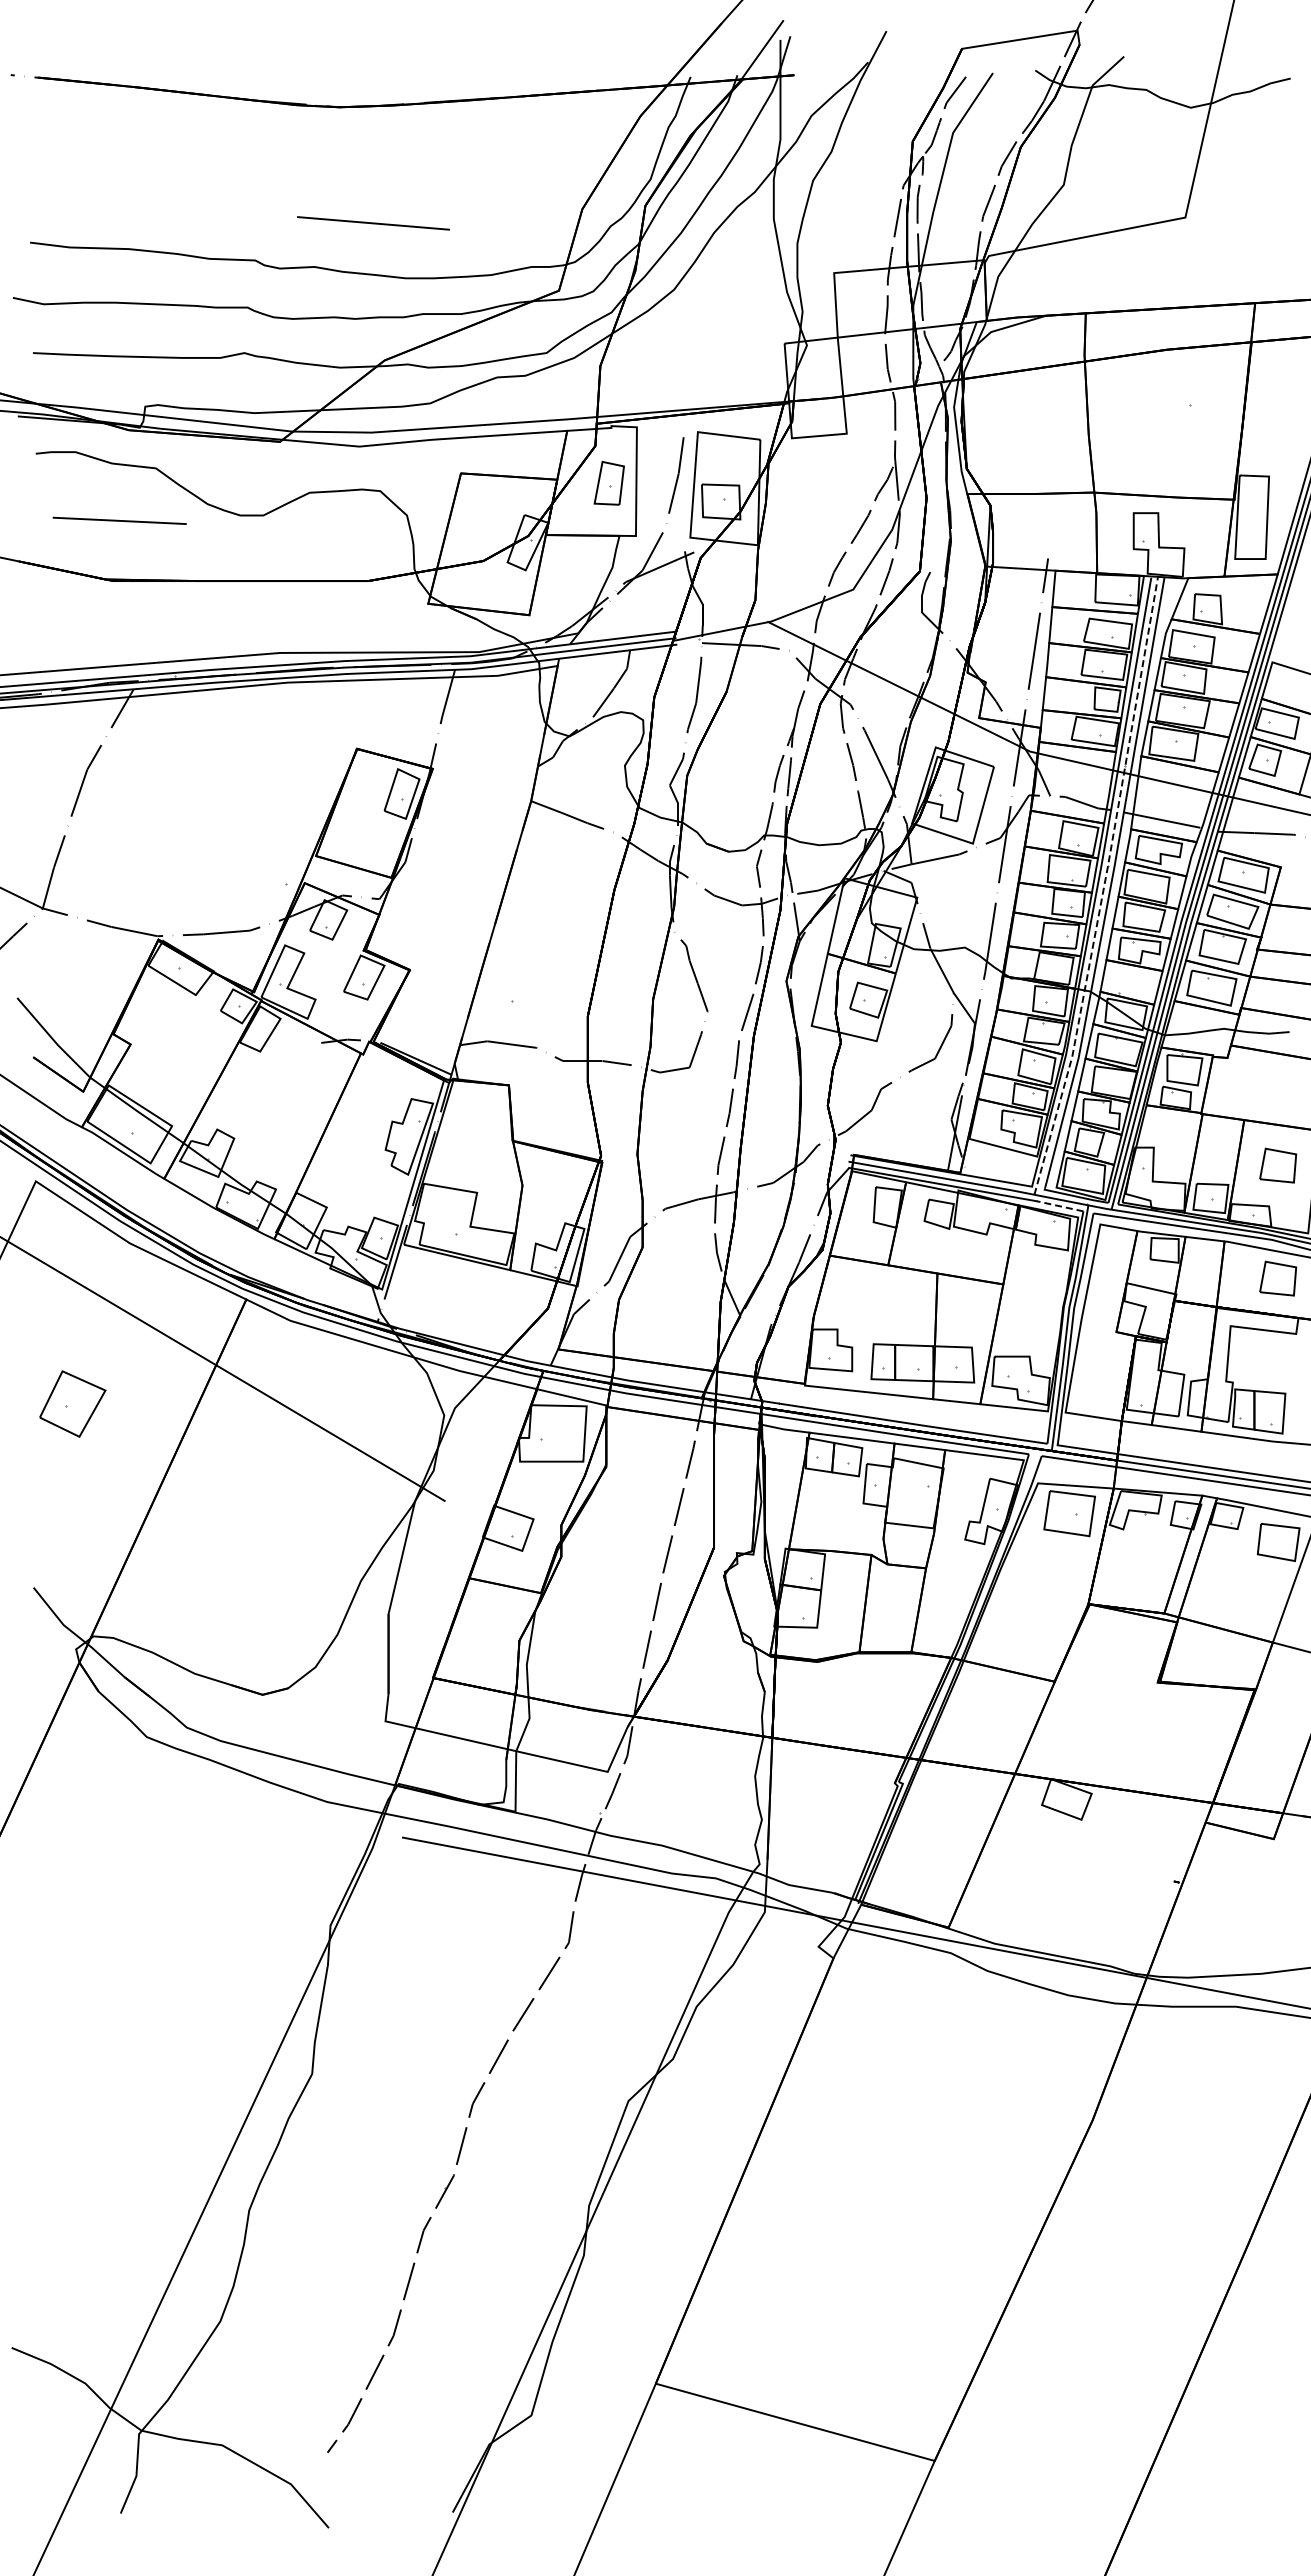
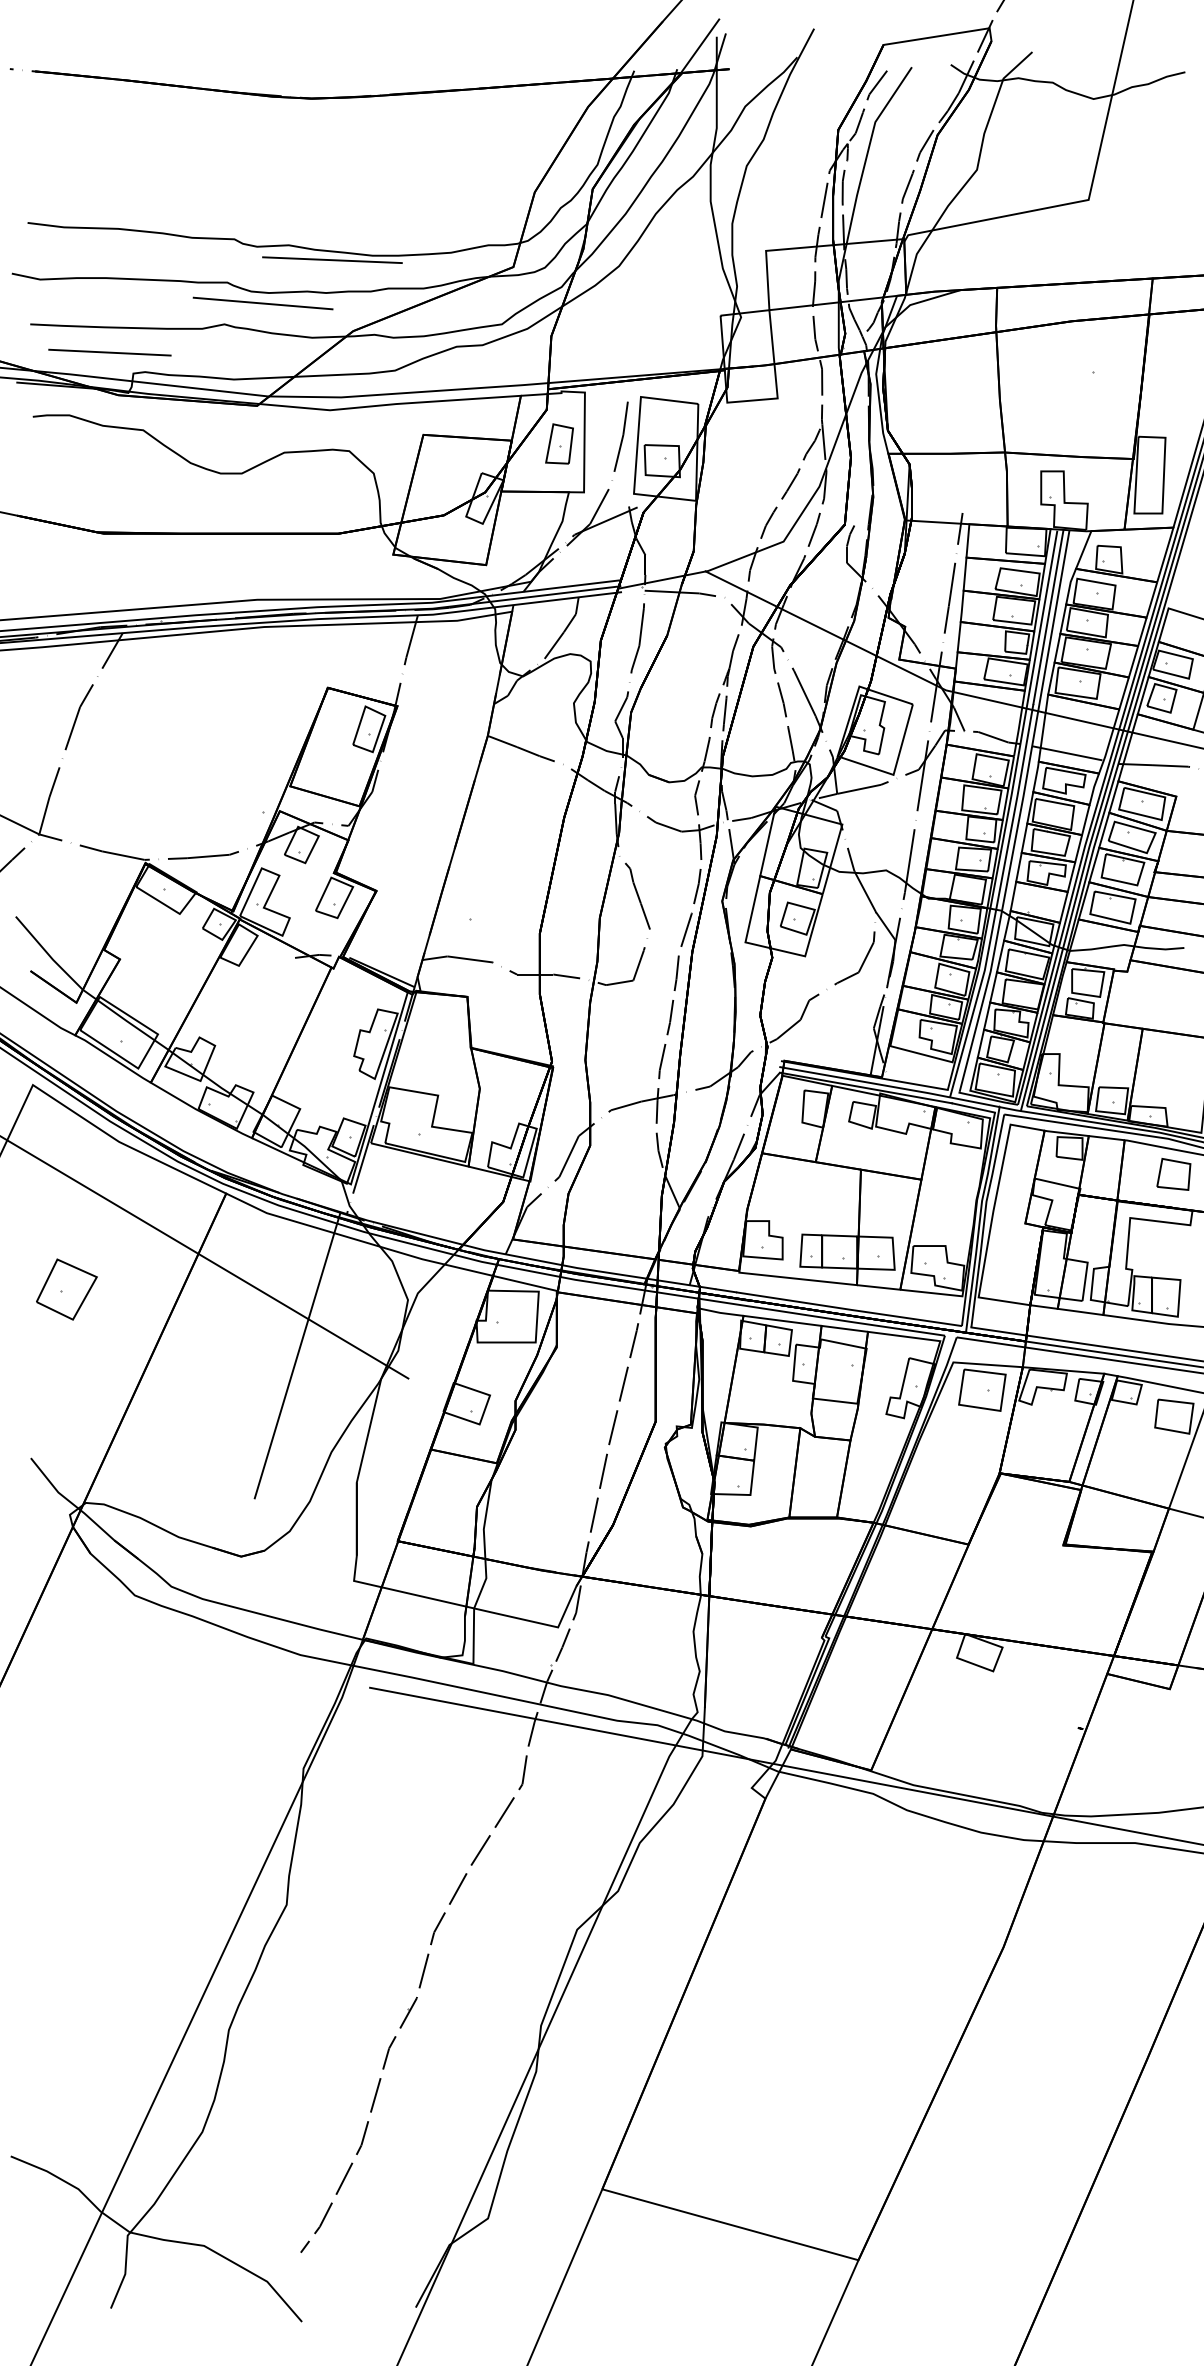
line: (373, 223) -> (263, 303), moved
line: (361, 283) -> (331, 260), added
line: (119, 520) -> (109, 352), moved
line: (1103, 887) -> (1013, 815), dashed -> solid
part: (1278, 1165) -> (1174, 1070), removed
line: (1060, 1206) -> (973, 1108), dashed -> solid
line: (323, 1475) -> (297, 1355), added

